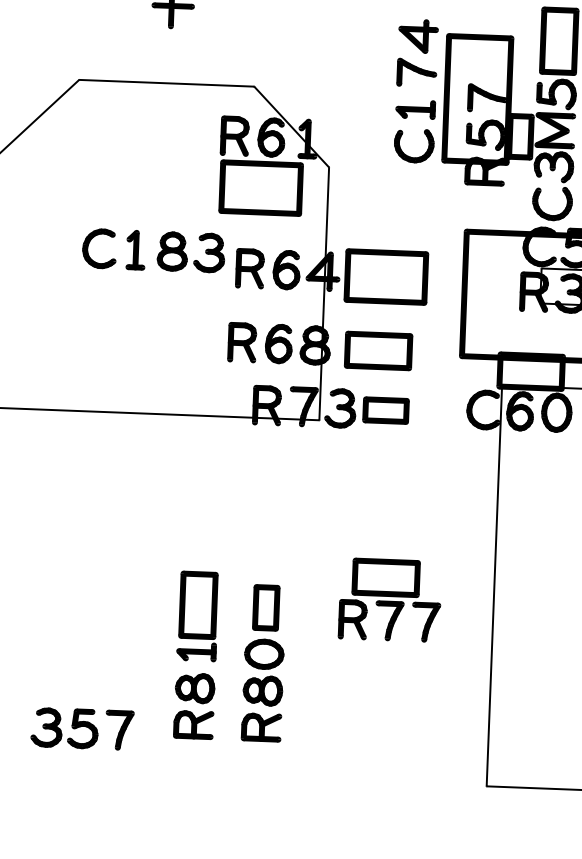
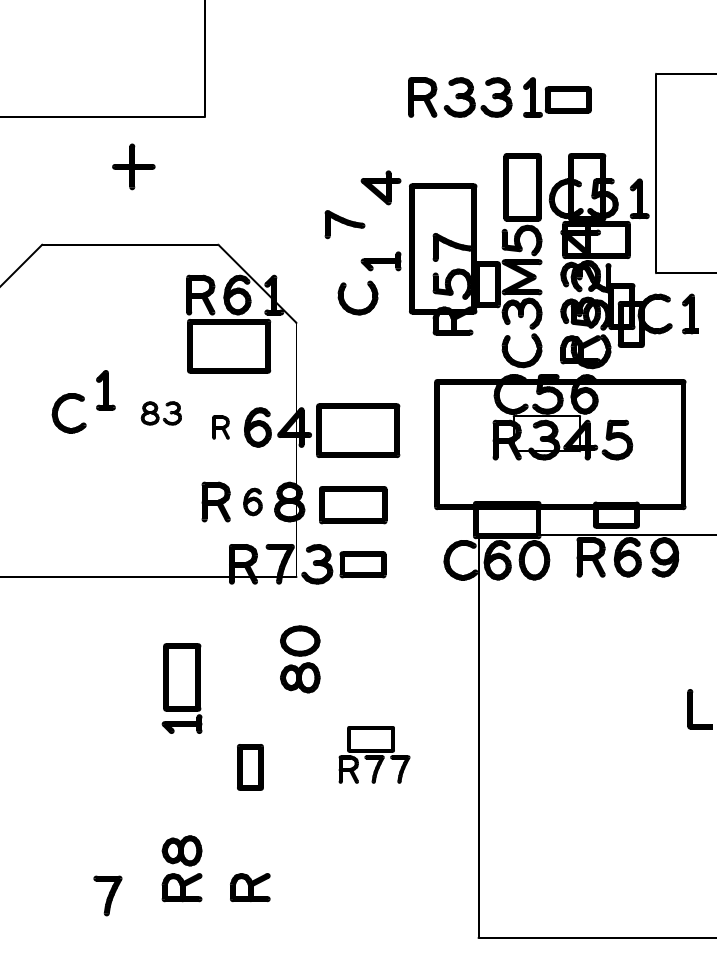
part: (416, 72) -> (344, 224), moved
part: (410, 156) -> (354, 308), moved
part: (135, 250) -> (105, 390), moved
part: (191, 252) -> (161, 413), size x0.6
part: (249, 268) -> (220, 427), size x0.6
part: (278, 343) -> (252, 501), size x0.7
part: (390, 599) -> (374, 754), size x0.7
part: (197, 616) -> (181, 688), moved
part: (263, 672) -> (300, 659), moved
part: (64, 727) -> (52, 895), removed

